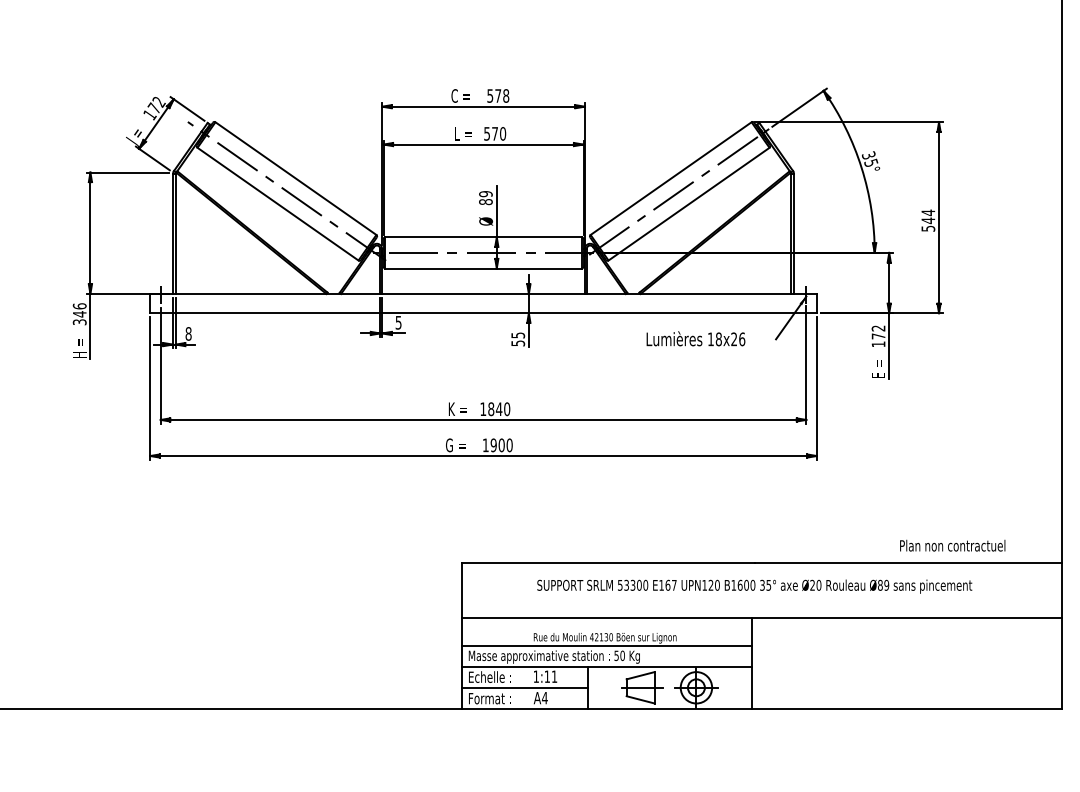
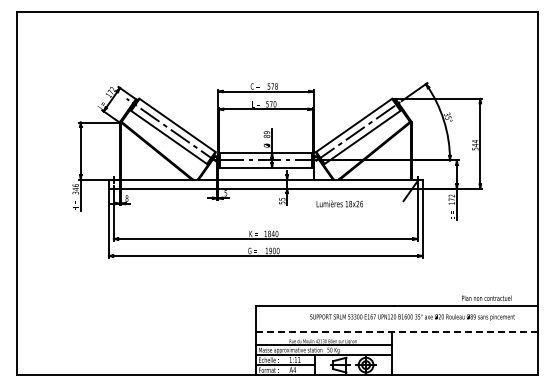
text: (695, 338) -> (339, 203), moved
text: (754, 586) -> (412, 317), moved
line: (761, 618) -> (396, 332), solid -> dashed

